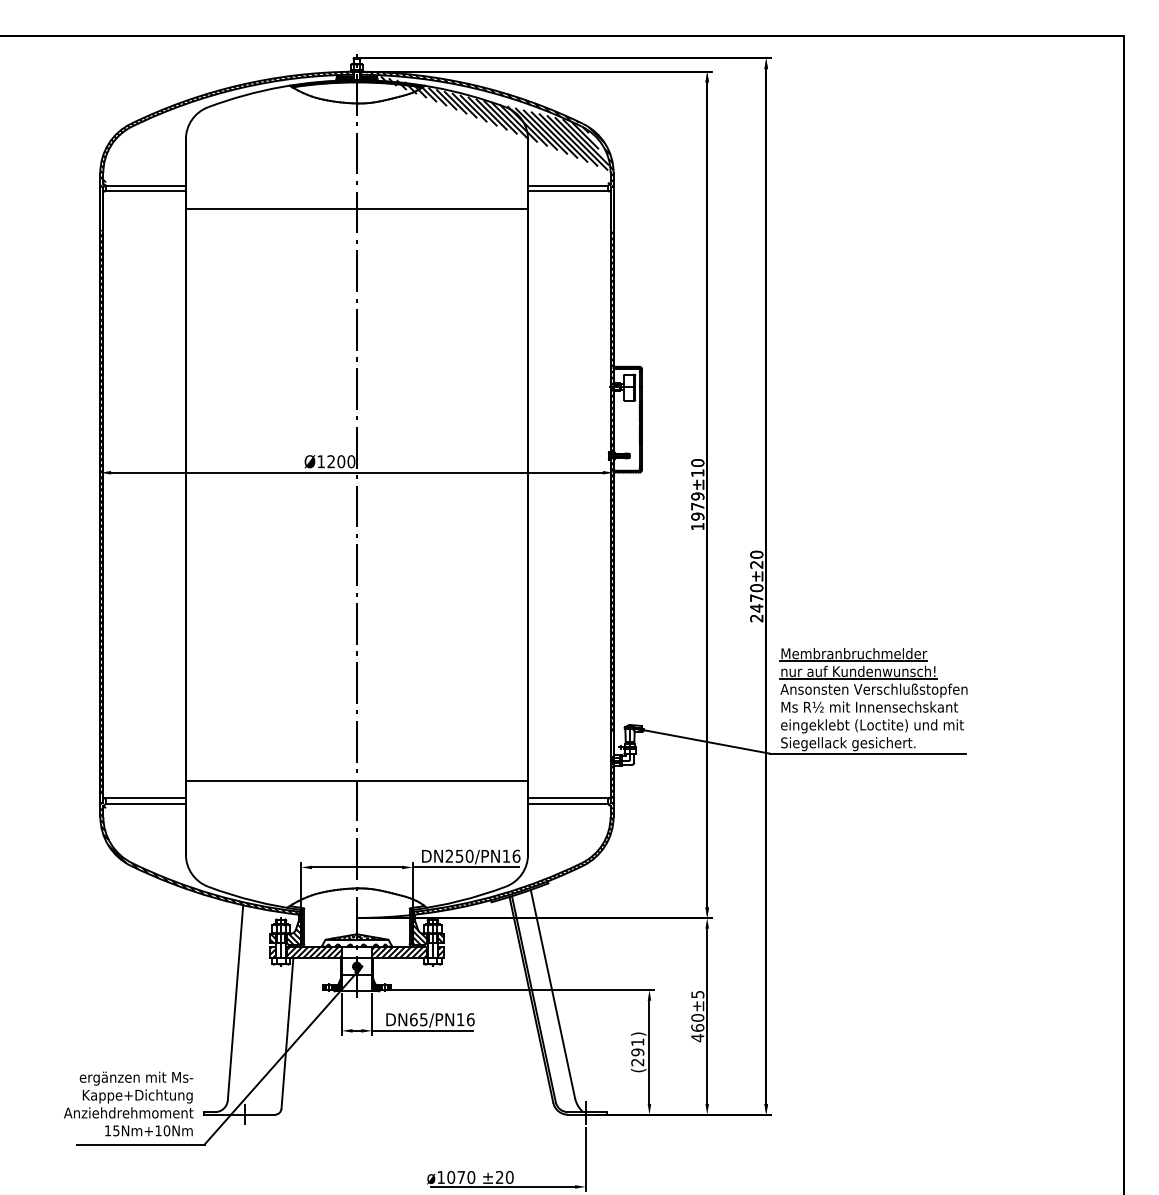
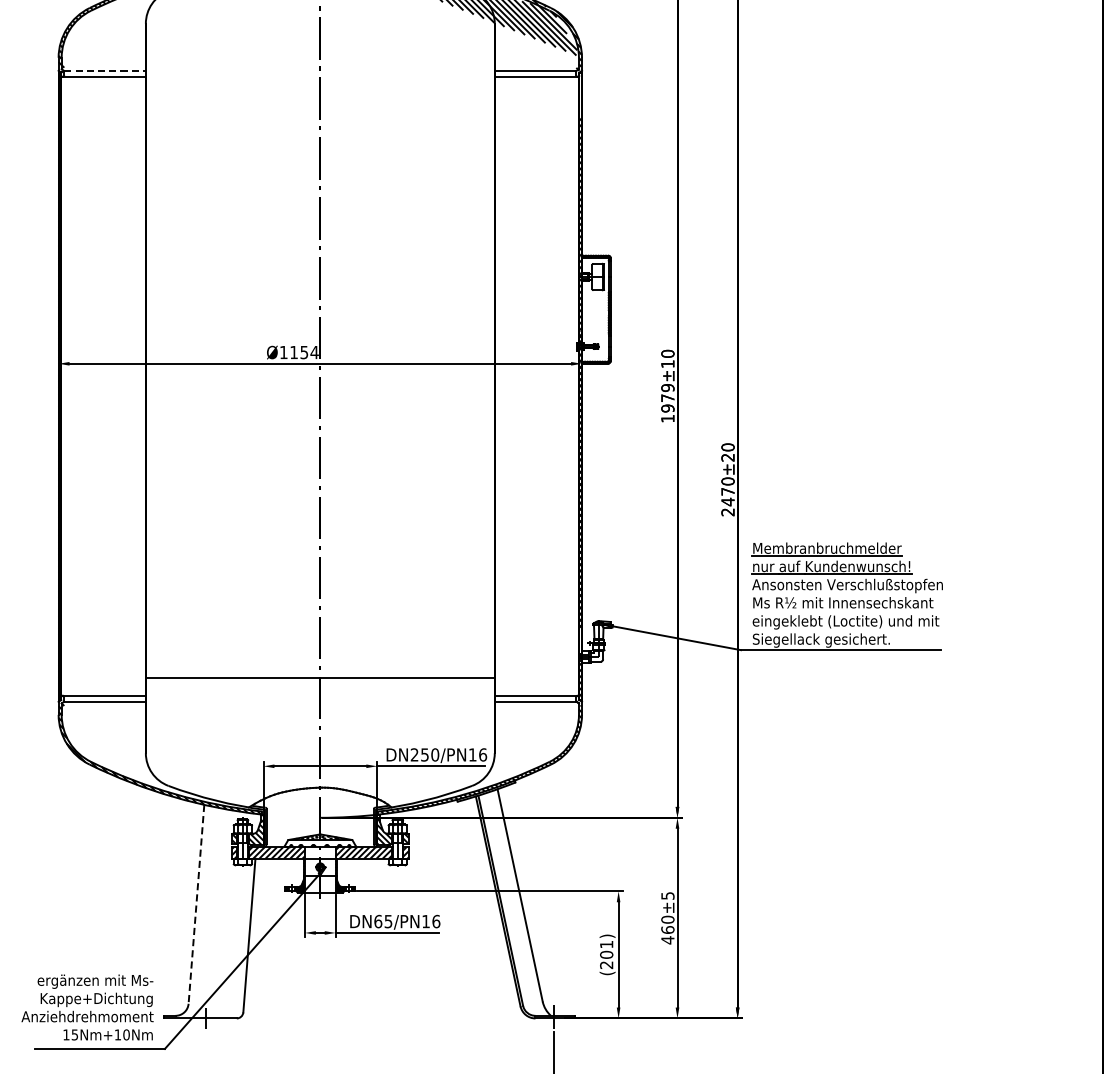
line: (145, 185) -> (104, 70), solid -> dashed
line: (356, 208) -> (319, 94), removed
text: (341, 461) -> (304, 352), Ø1200 -> Ø1154
line: (235, 1002) -> (196, 904), solid -> dashed
text: (637, 1052) -> (606, 955), (291) -> (201)

